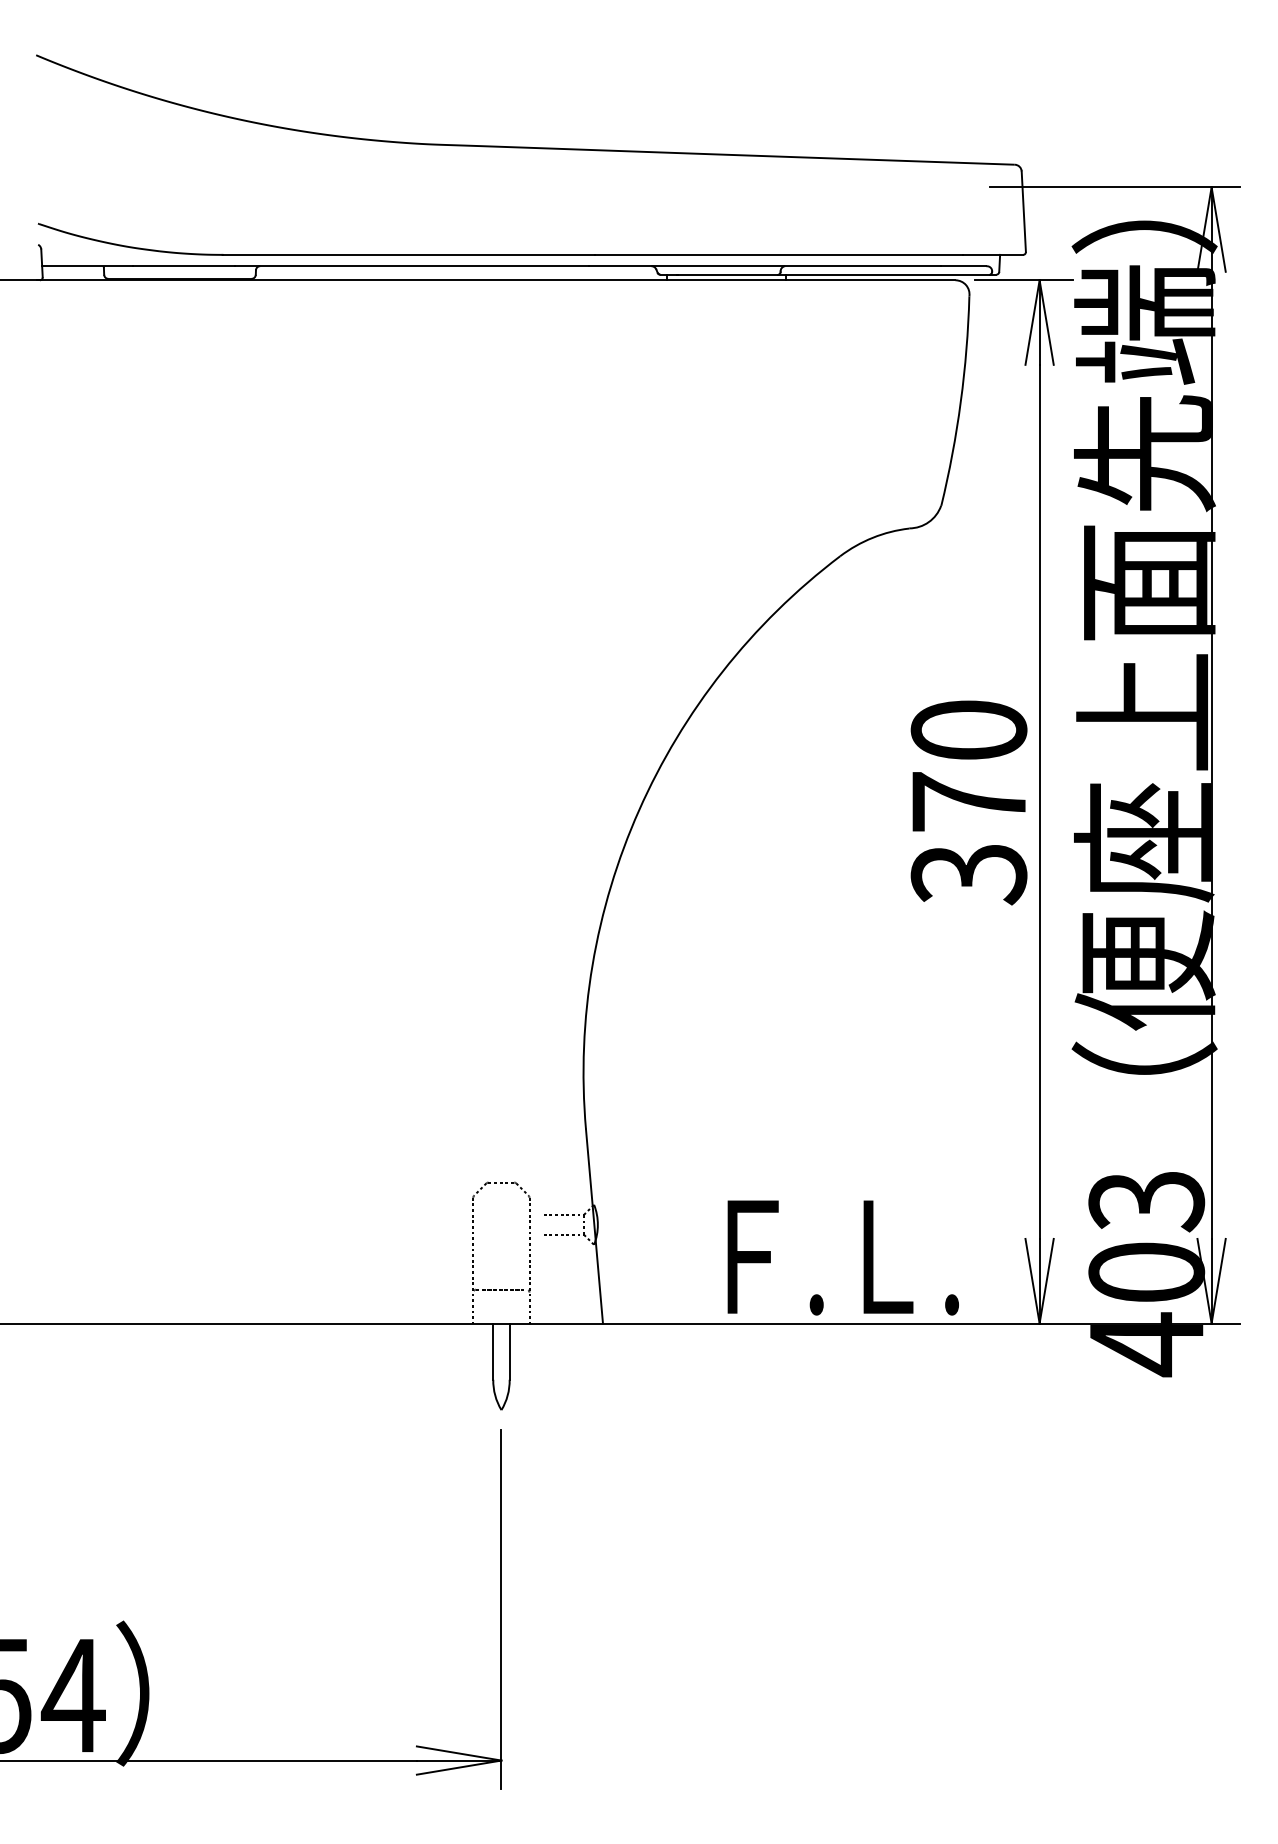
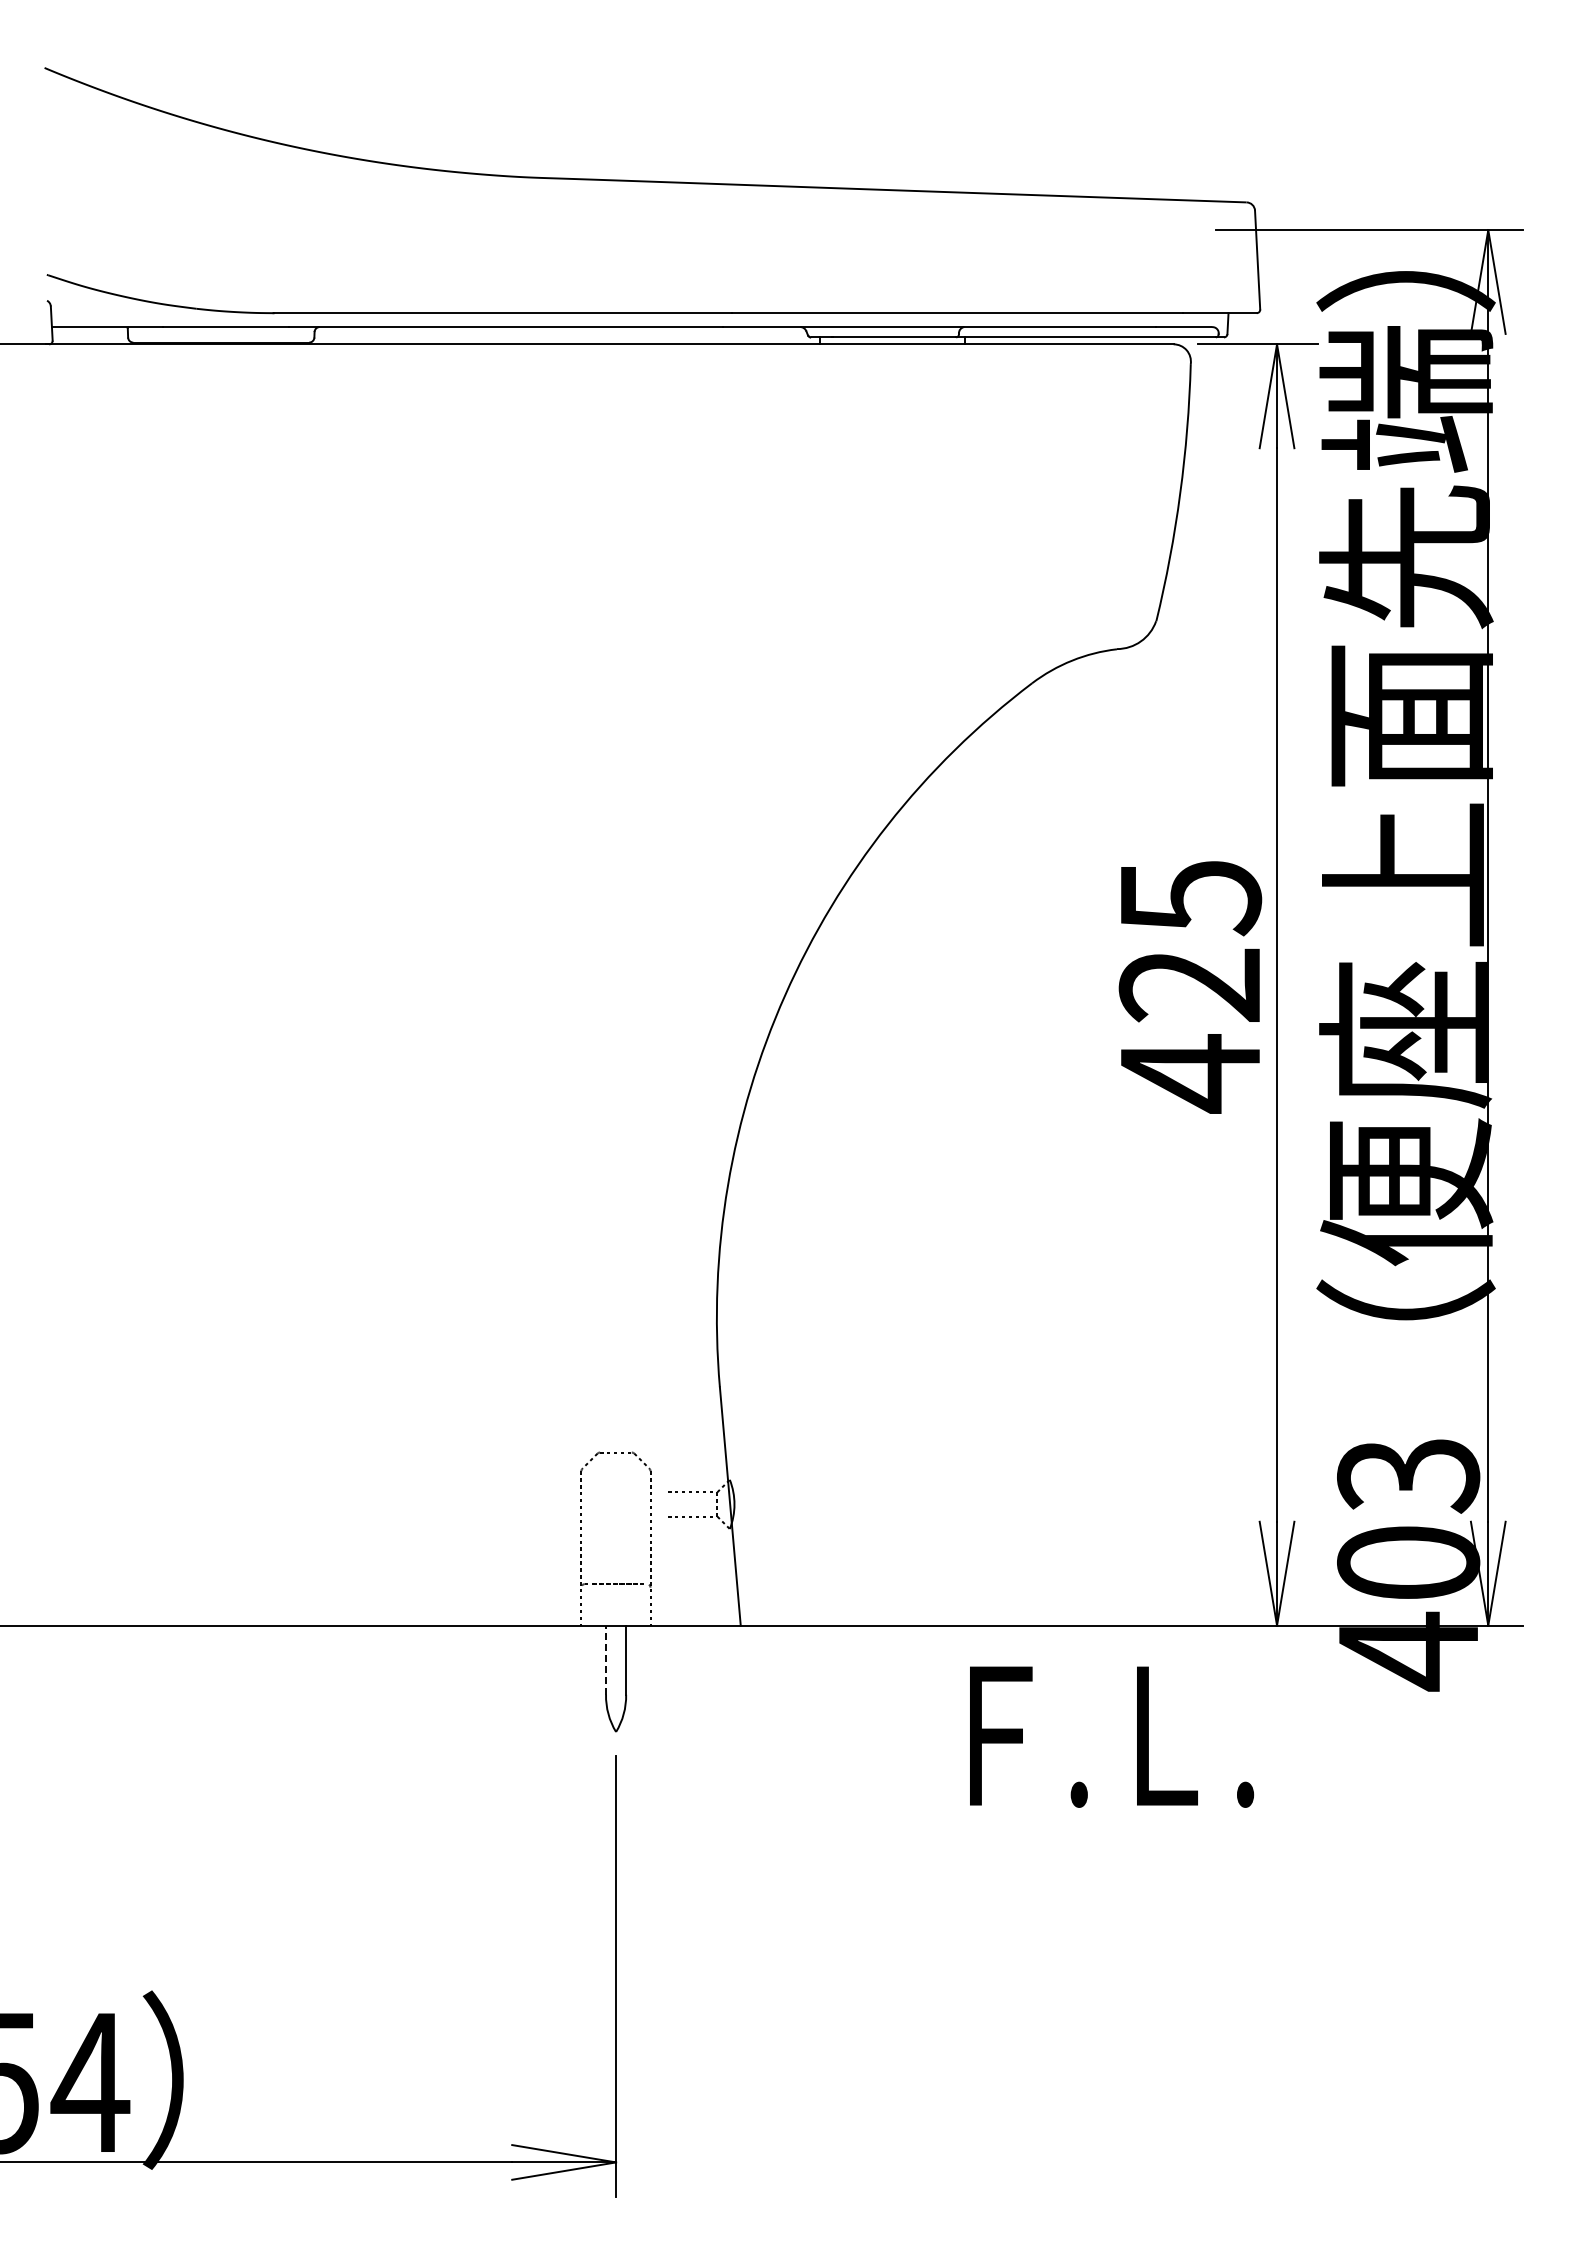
text: (969, 803) -> (1190, 986), 370 -> 425
text: (843, 1257) -> (1112, 1736), moved
line: (493, 1351) -> (606, 1660), solid -> dashed

